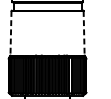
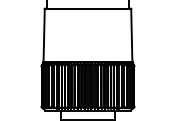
line: (11, 33) -> (44, 35), dashed -> solid
line: (83, 33) -> (131, 35), dashed -> solid

